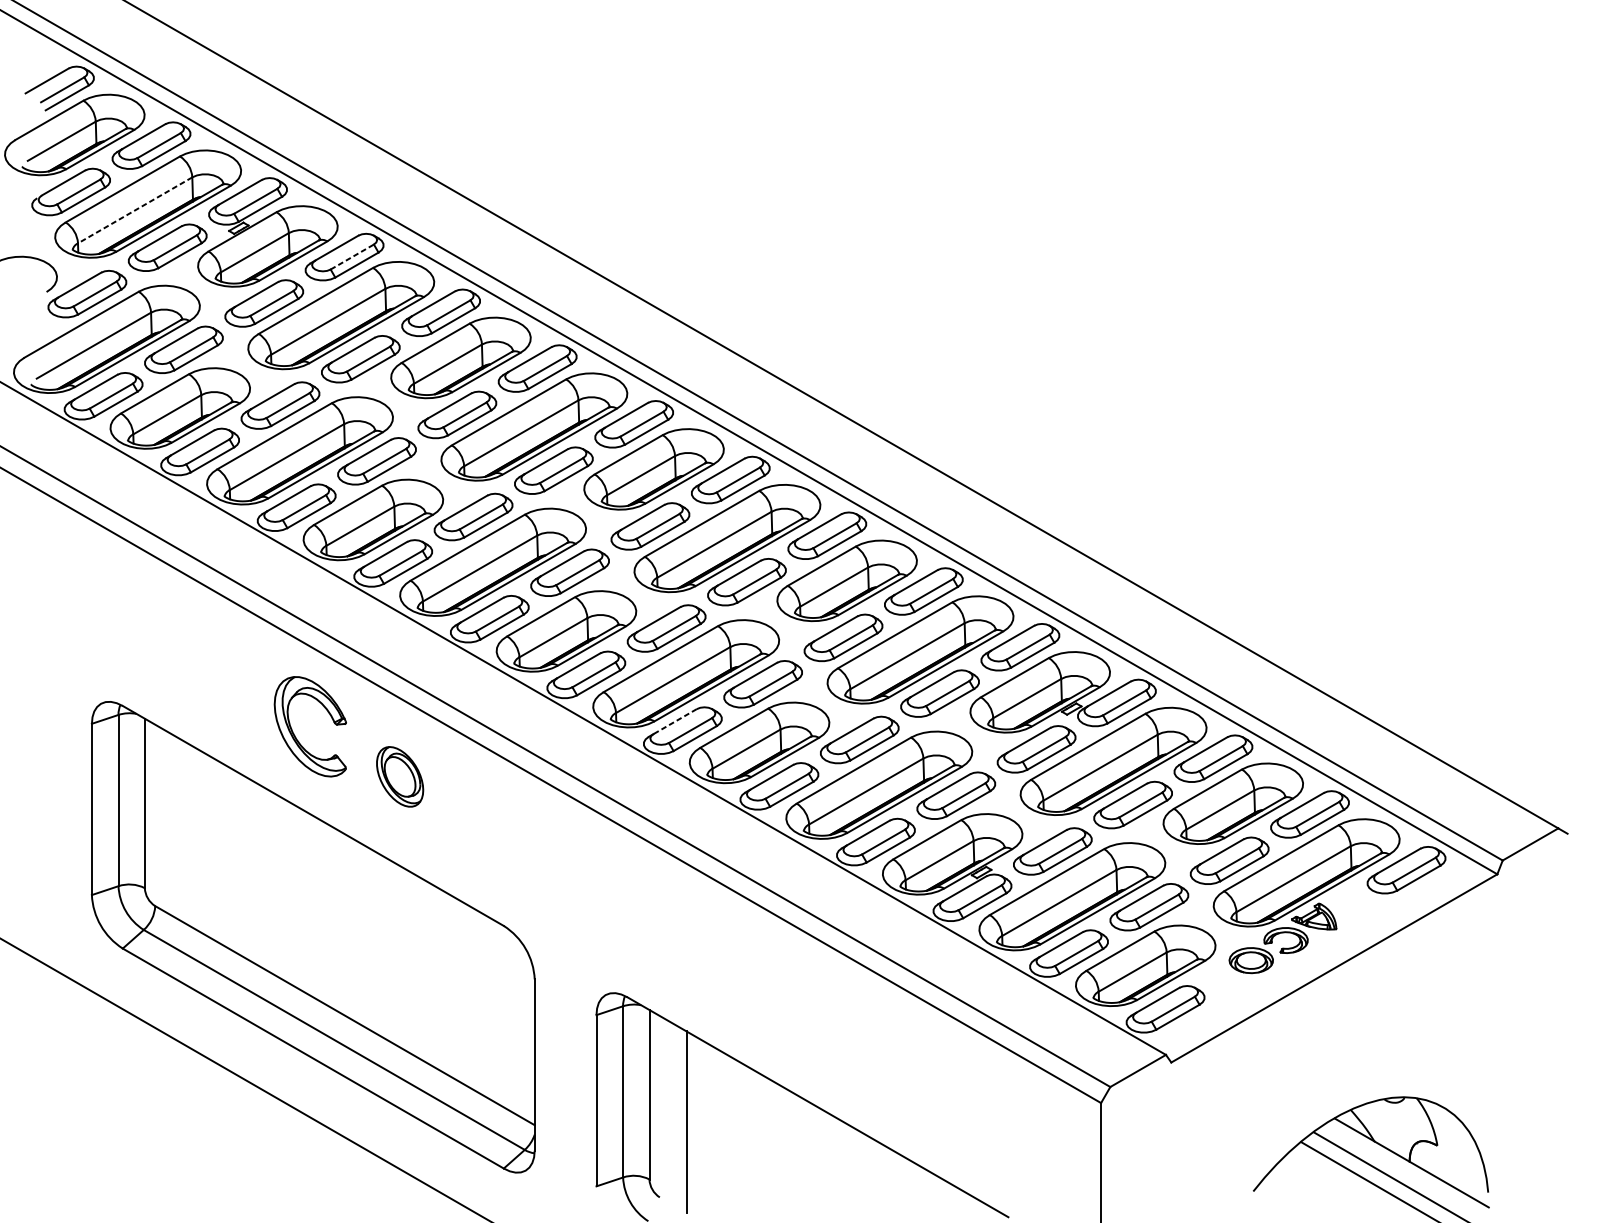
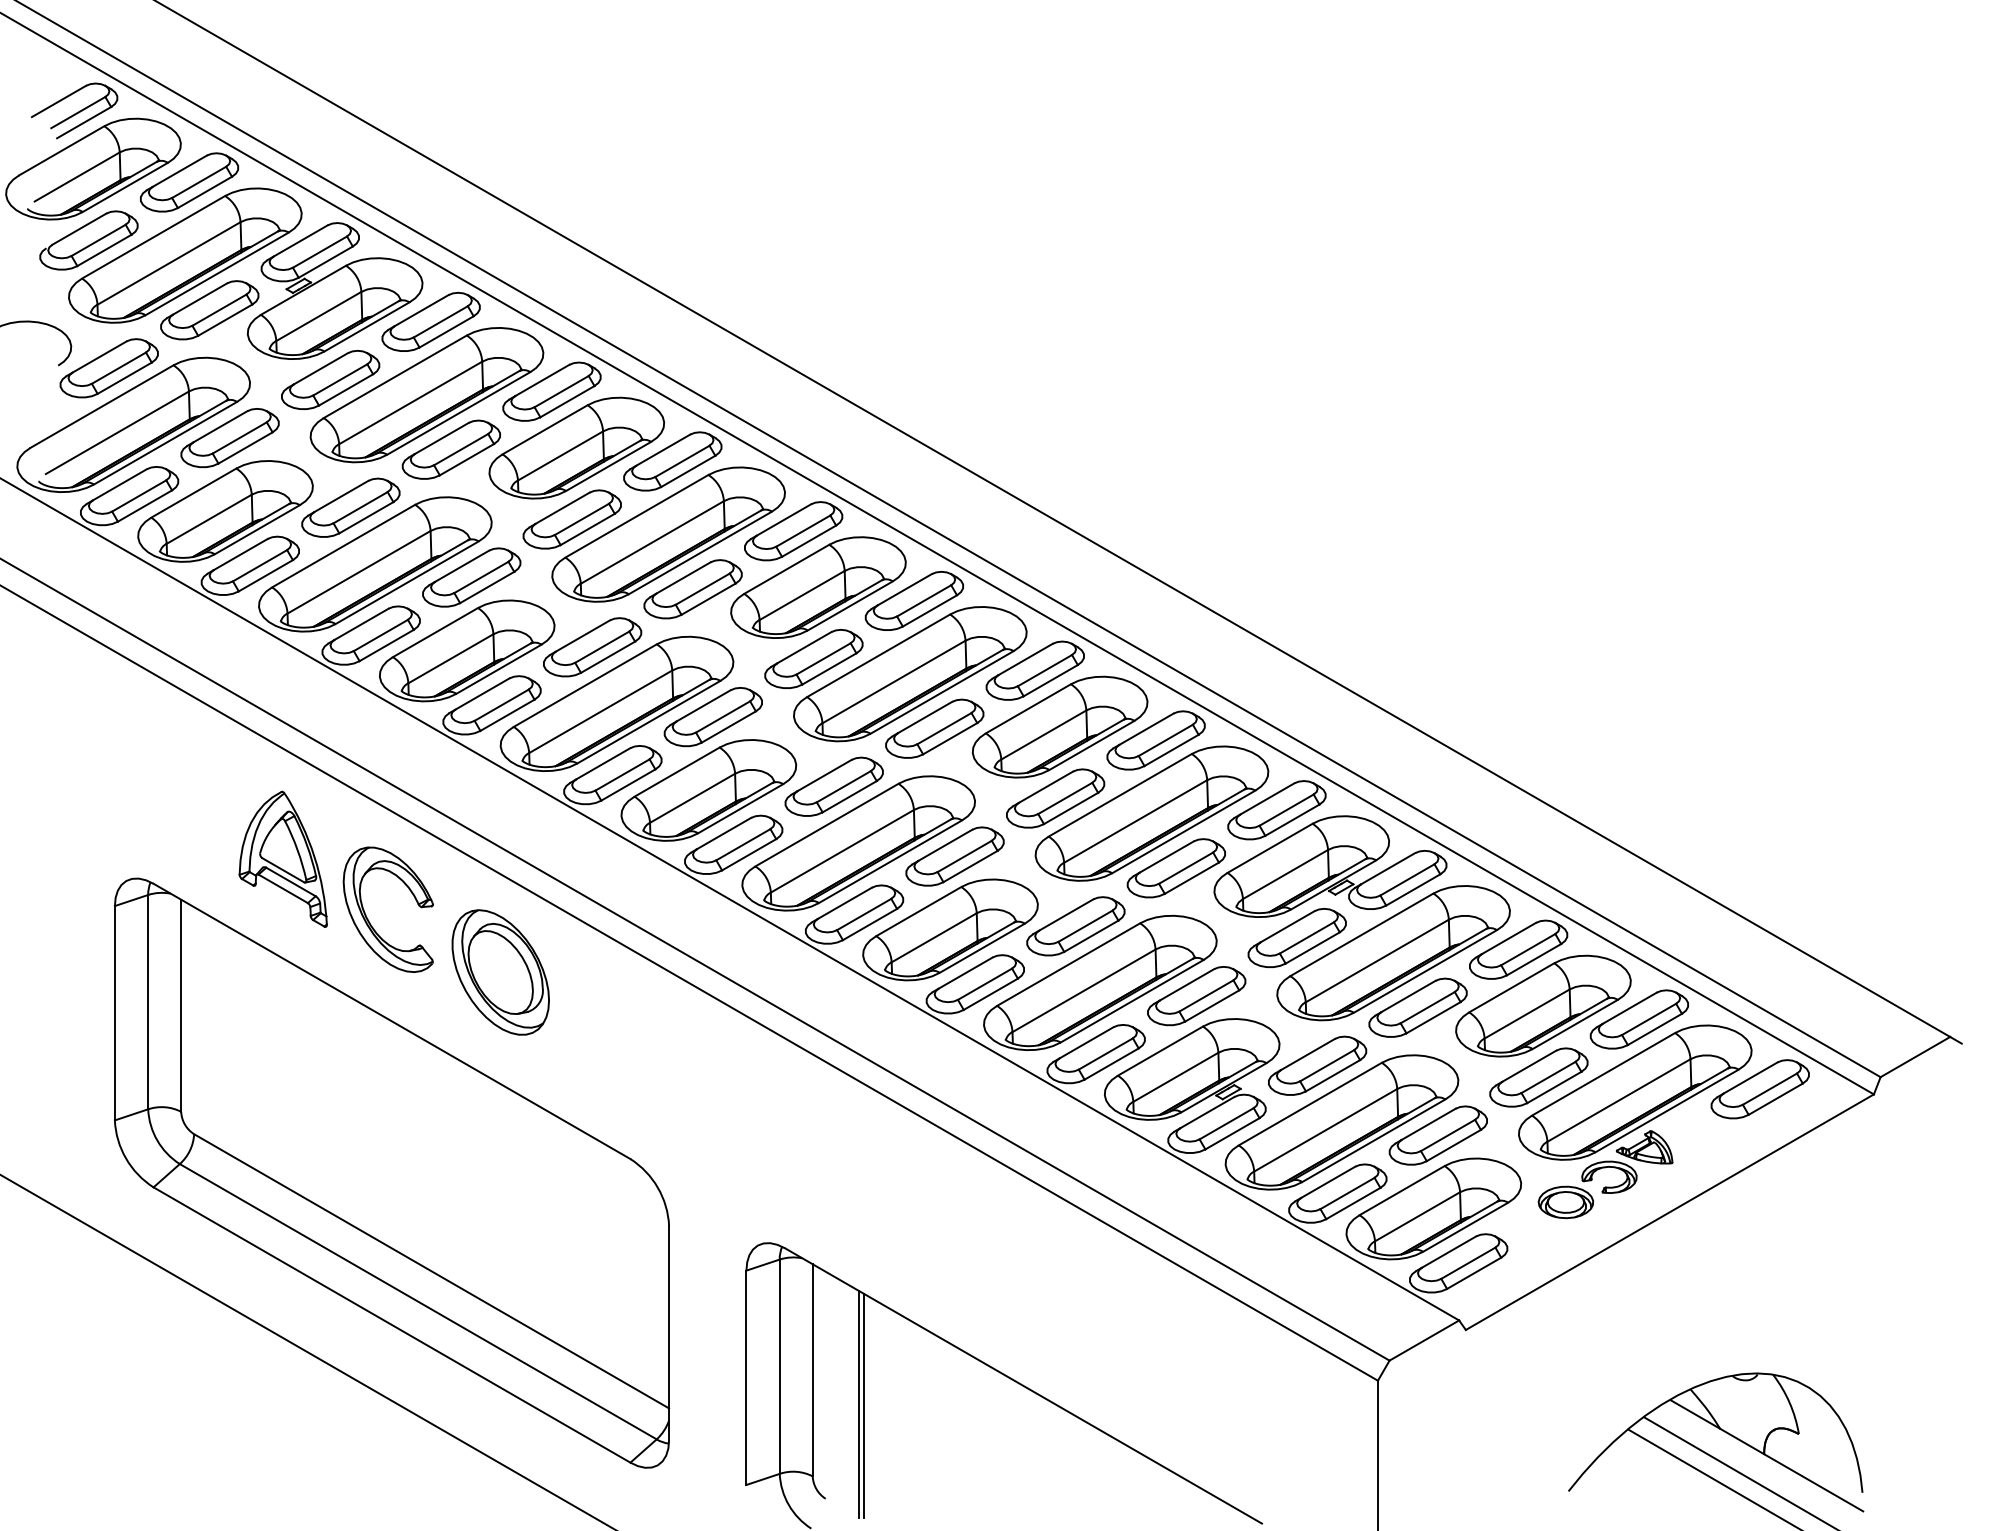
line: (135, 210) -> (169, 263), dashed -> solid
line: (352, 256) -> (441, 321), dashed -> solid
part: (225, 685) -> (282, 858), added
line: (674, 721) -> (844, 903), dashed -> solid
part: (400, 776) -> (500, 972), size x1.67
line: (690, 1123) -> (864, 1406), added

